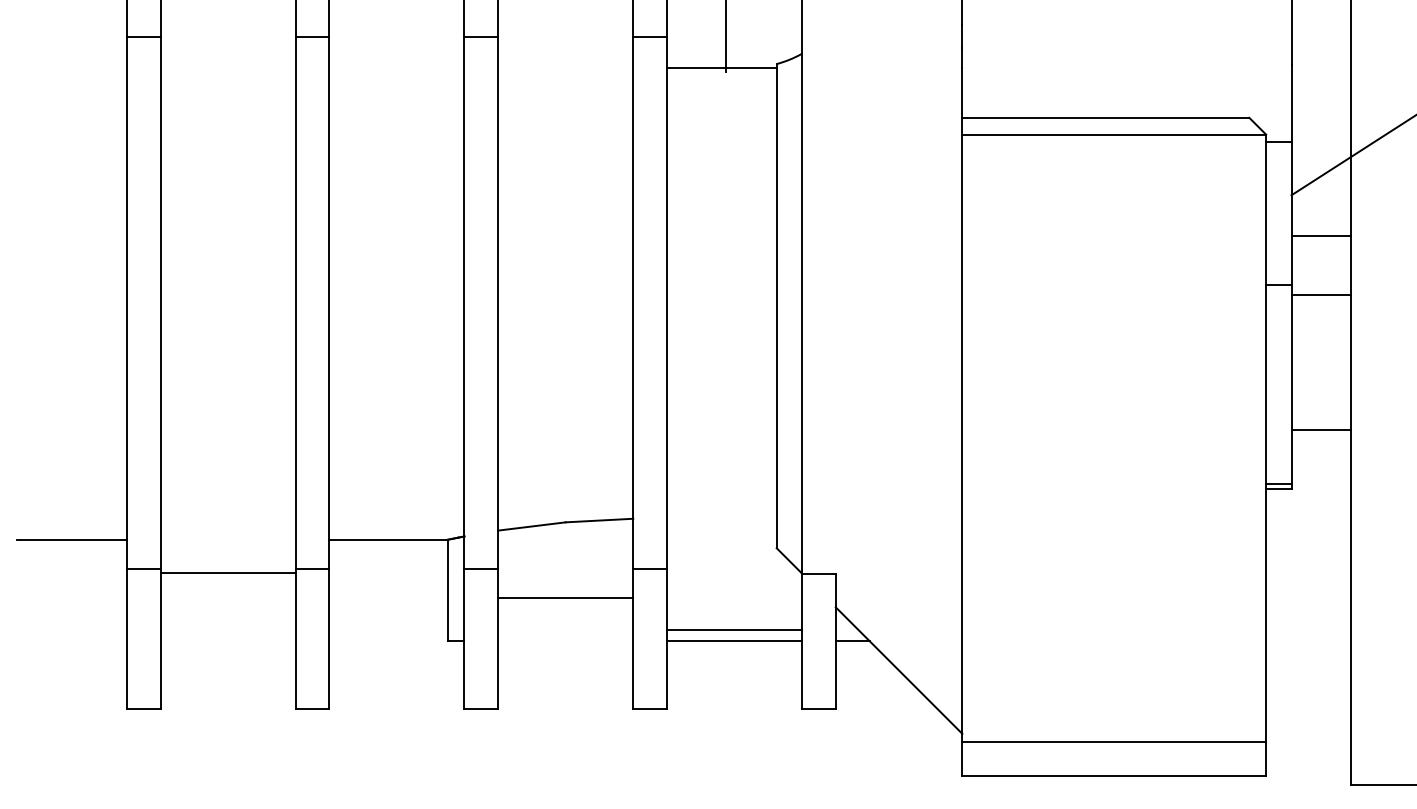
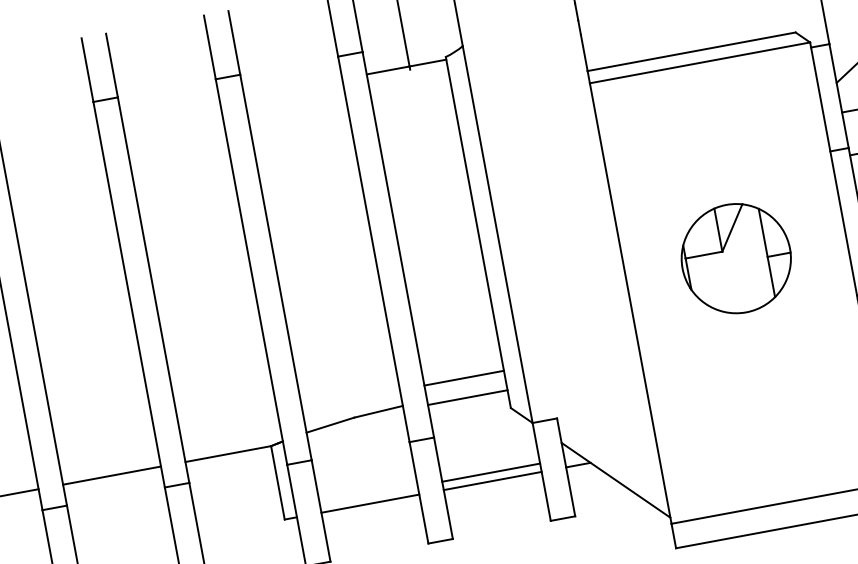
part: (1114, 404) -> (736, 258), added
line: (721, 496) -> (463, 377), added
line: (721, 523) -> (467, 397), added
line: (227, 572) -> (111, 475), moved
line: (565, 598) -> (370, 504), moved

